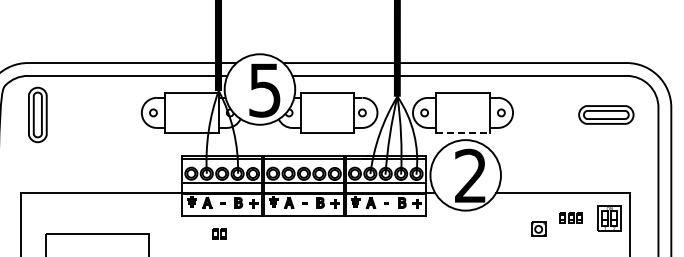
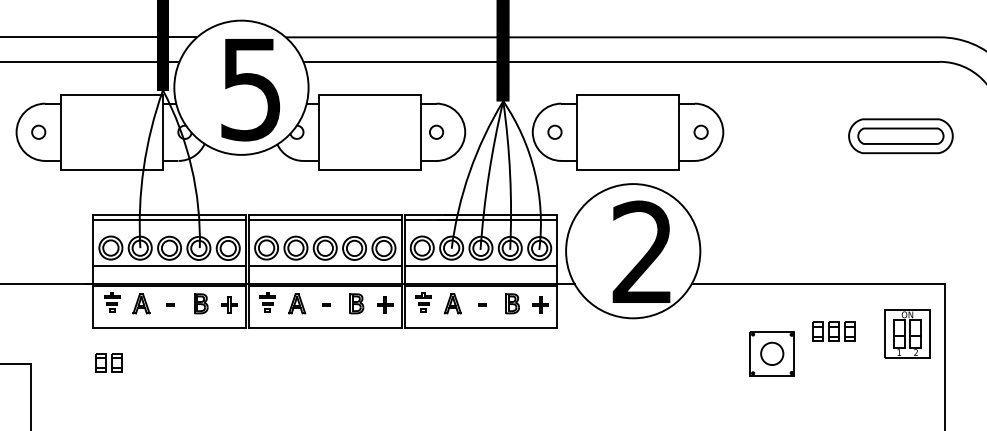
line: (463, 132) -> (628, 169), dashed -> solid
part: (538, 229) -> (771, 354), size x1.67
part: (219, 233) -> (109, 361), moved

